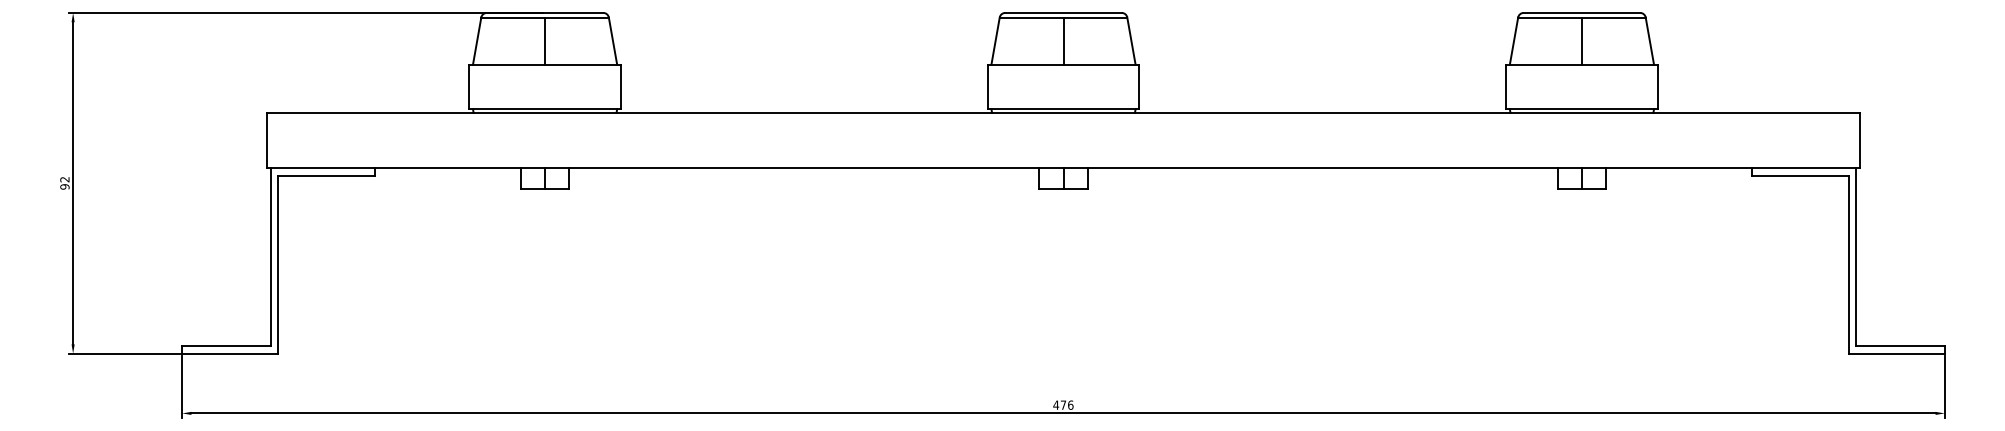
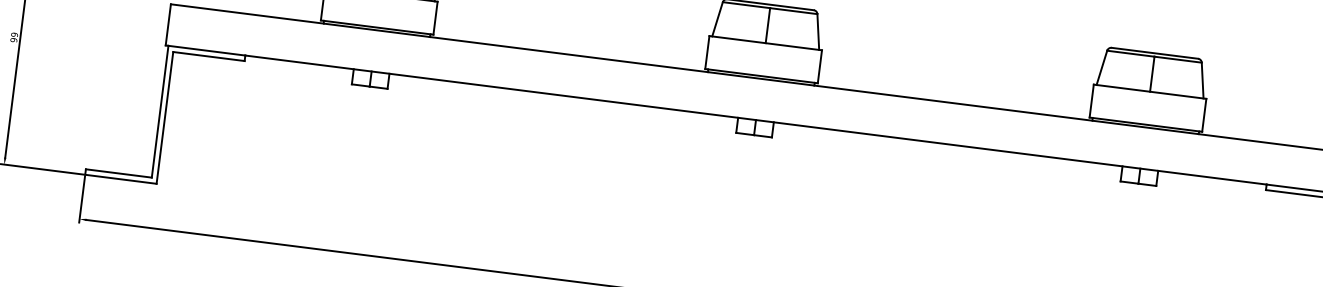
text: (64, 179) -> (14, 34), 92 -> 99

